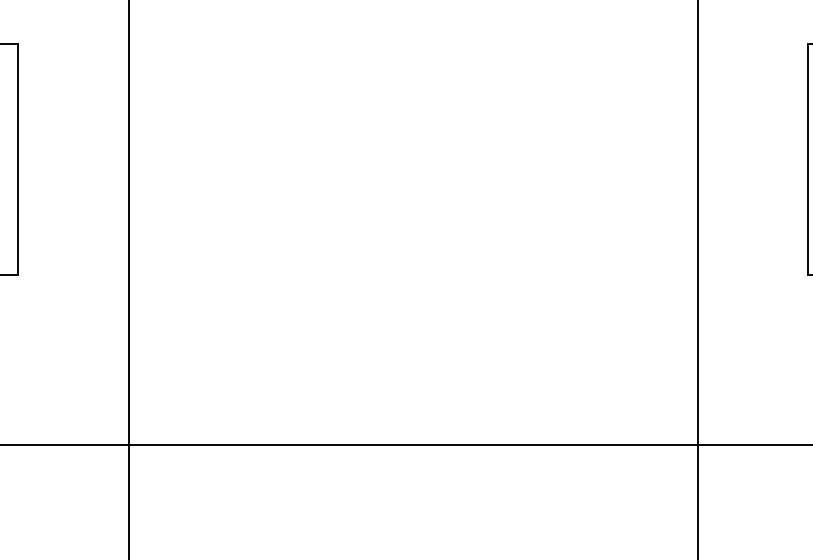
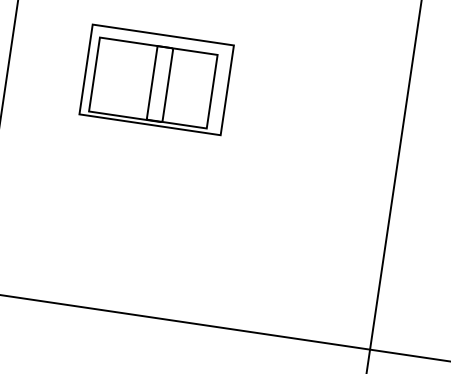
part: (340, 108) -> (156, 79), added

